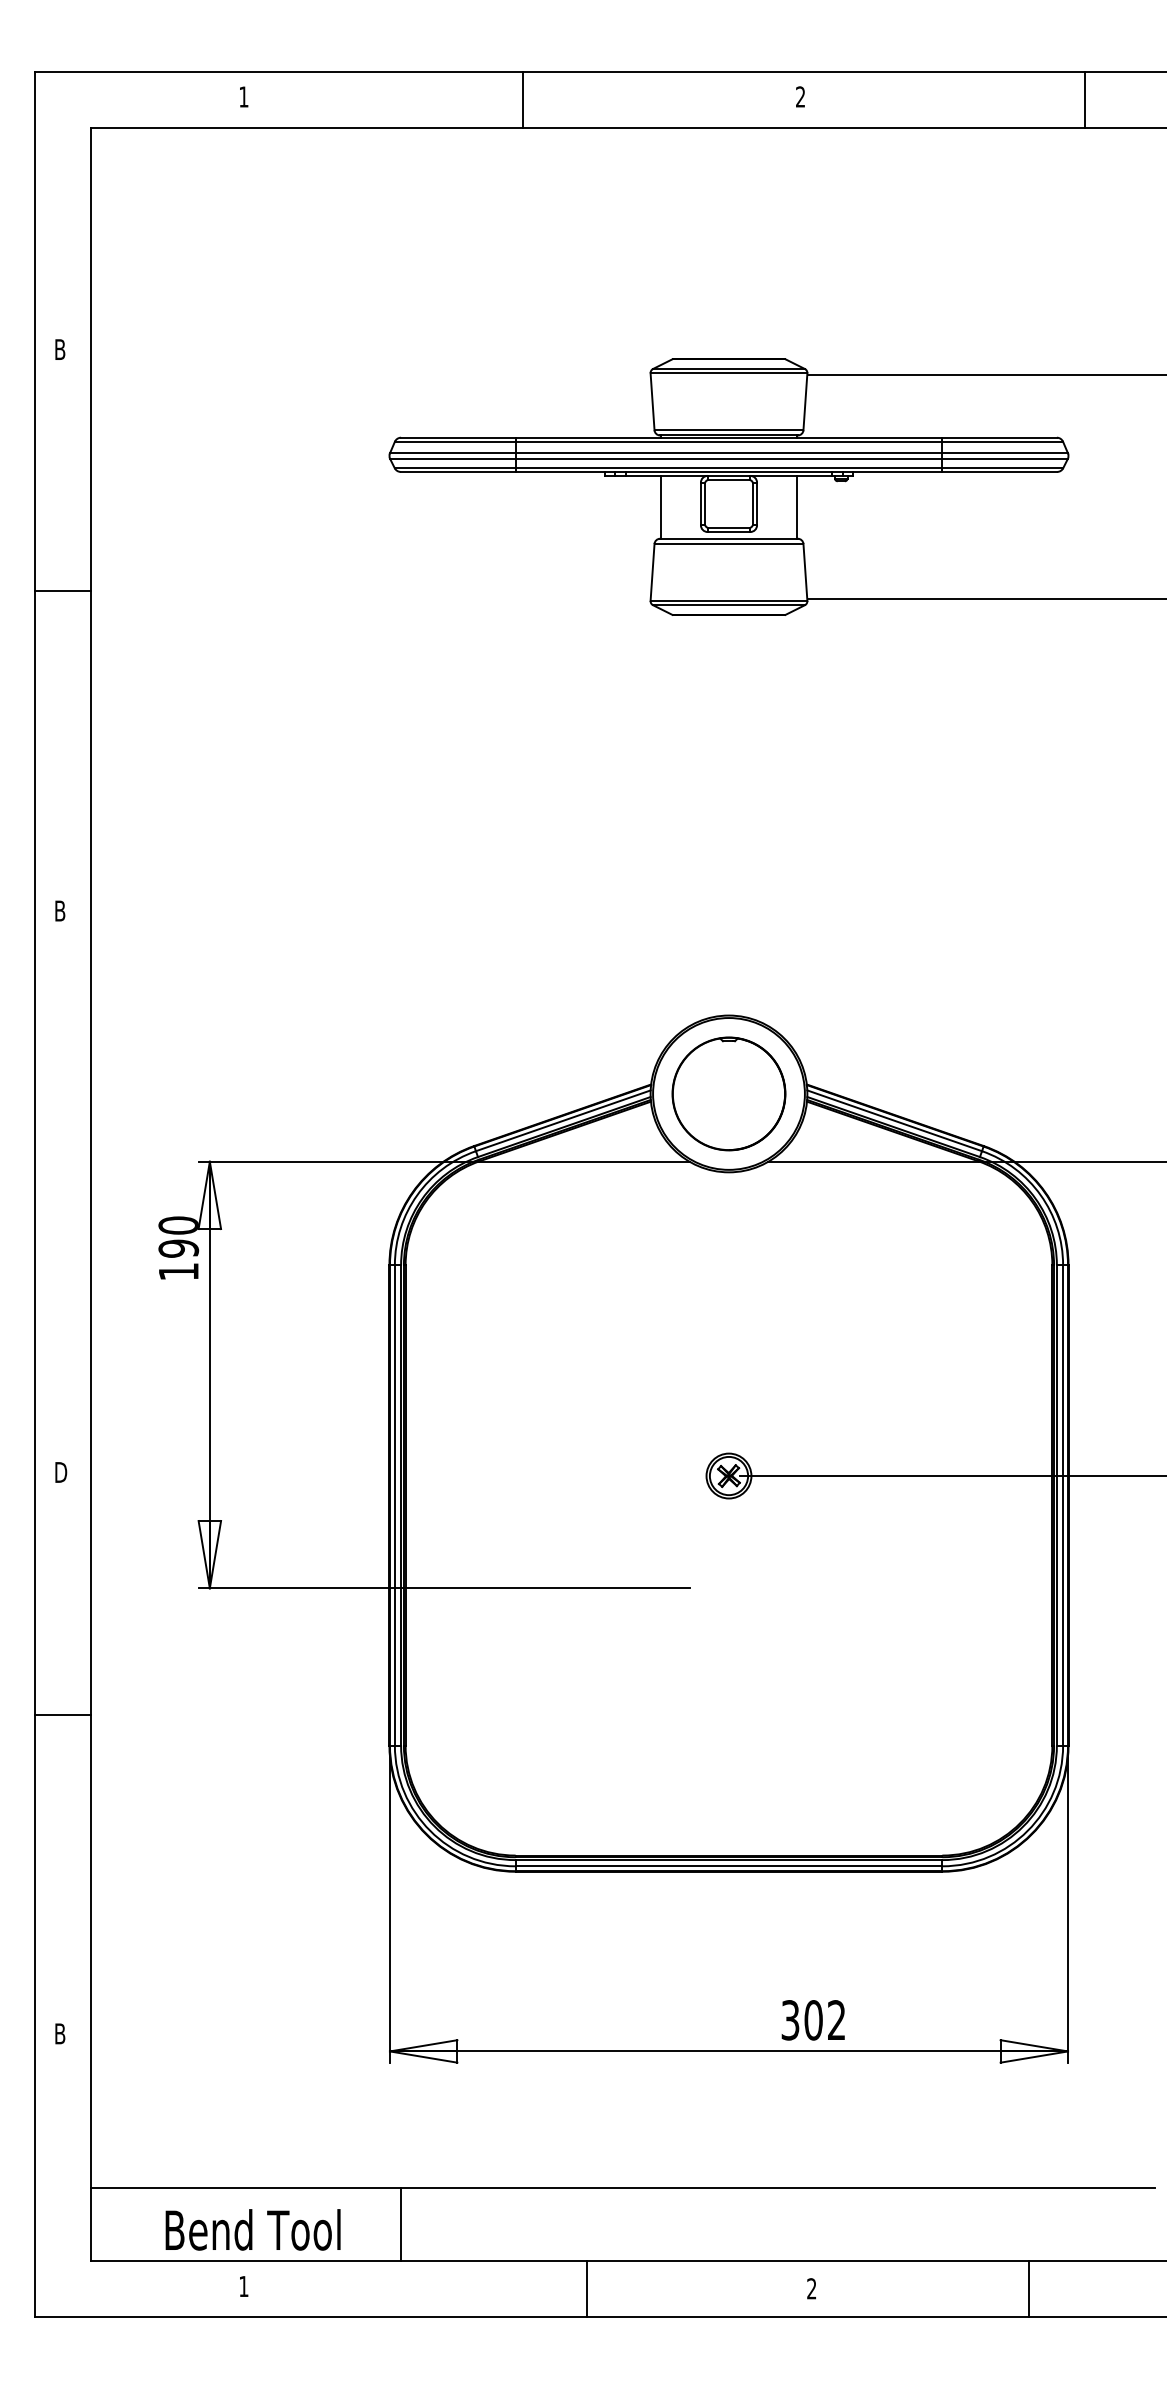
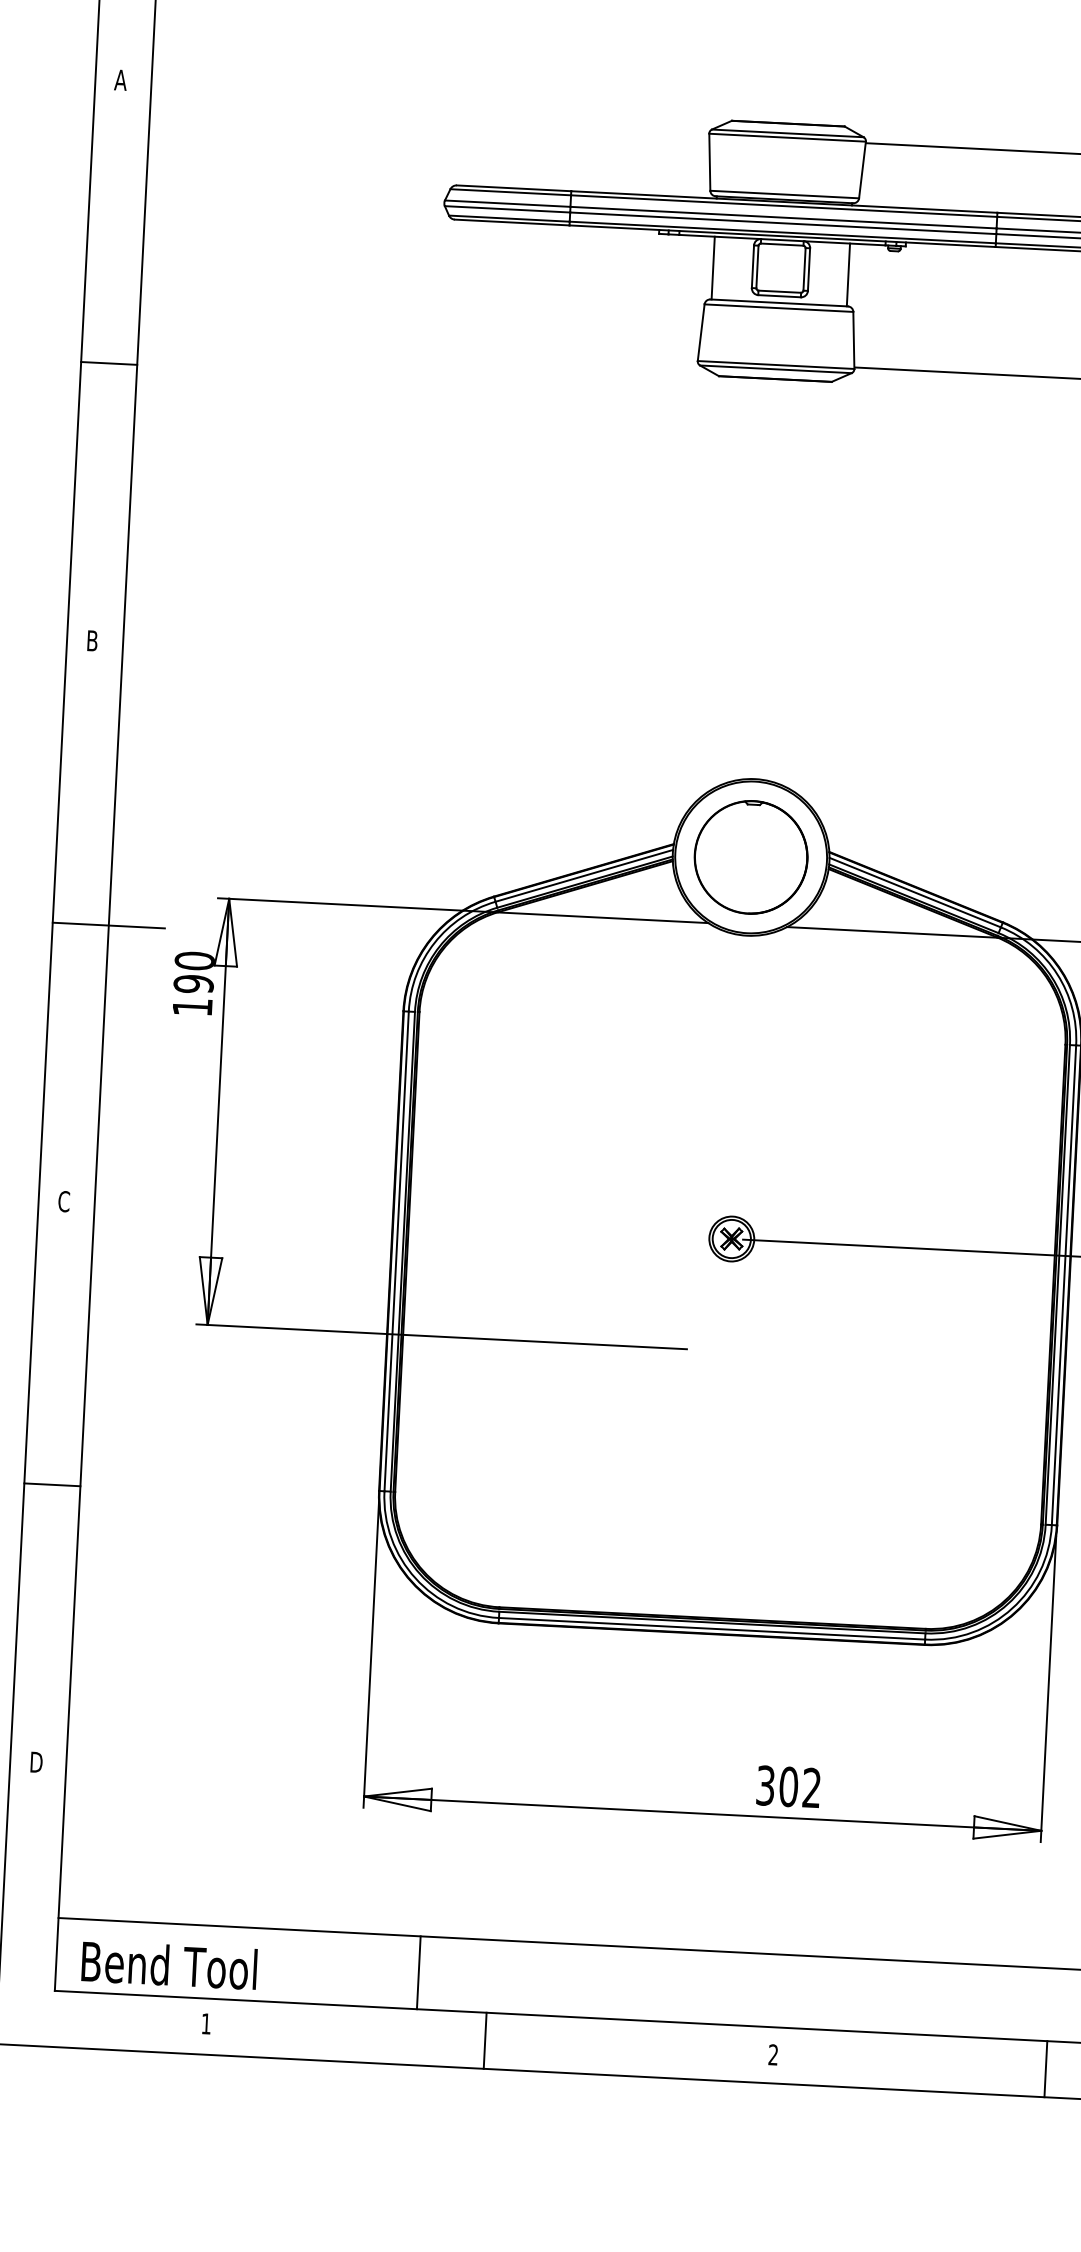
text: (59, 349) -> (120, 80), B -> A
line: (62, 591) -> (108, 363), moved
line: (90, 1194) -> (108, 925), added
text: (60, 1472) -> (64, 1201), D -> C
line: (62, 1714) -> (52, 1484), moved
text: (62, 2033) -> (37, 1762), B -> D
line: (400, 2224) -> (418, 1972), moved
text: (252, 2229) -> (168, 1964), moved
line: (587, 2289) -> (485, 2041), moved
line: (1028, 2289) -> (1045, 2069), moved

